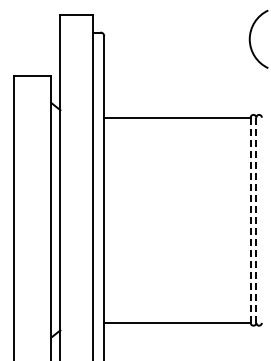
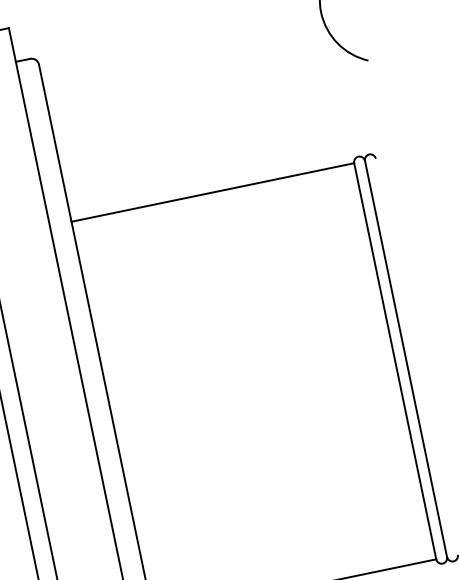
line: (250, 220) -> (394, 361), dashed -> solid
line: (256, 220) -> (406, 359), dashed -> solid

